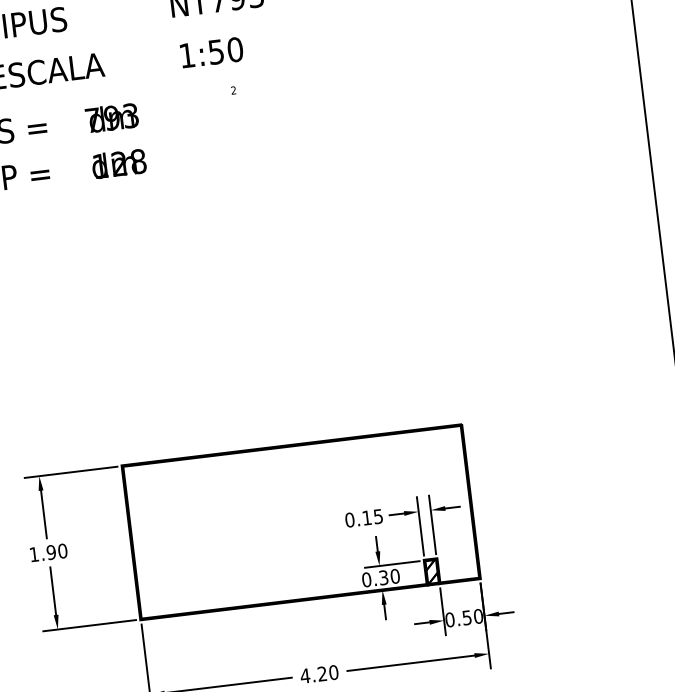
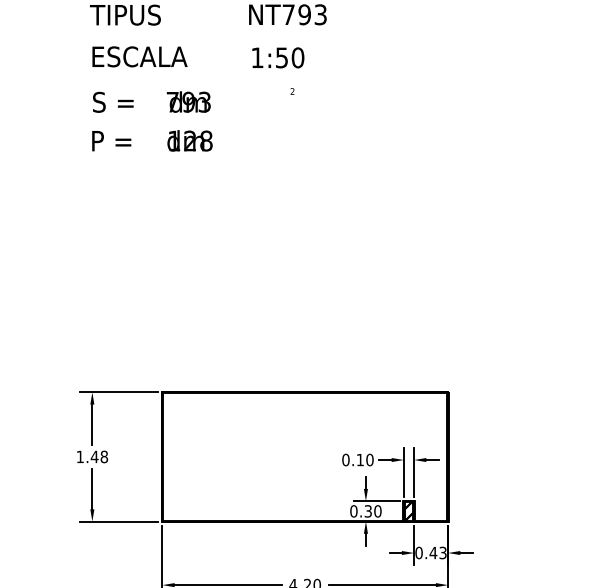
text: (377, 516) -> (369, 459), 0.15 -> 0.10
text: (57, 551) -> (99, 456), 1.90 -> 1.48
text: (471, 616) -> (437, 552), 0.50 -> 0.43

